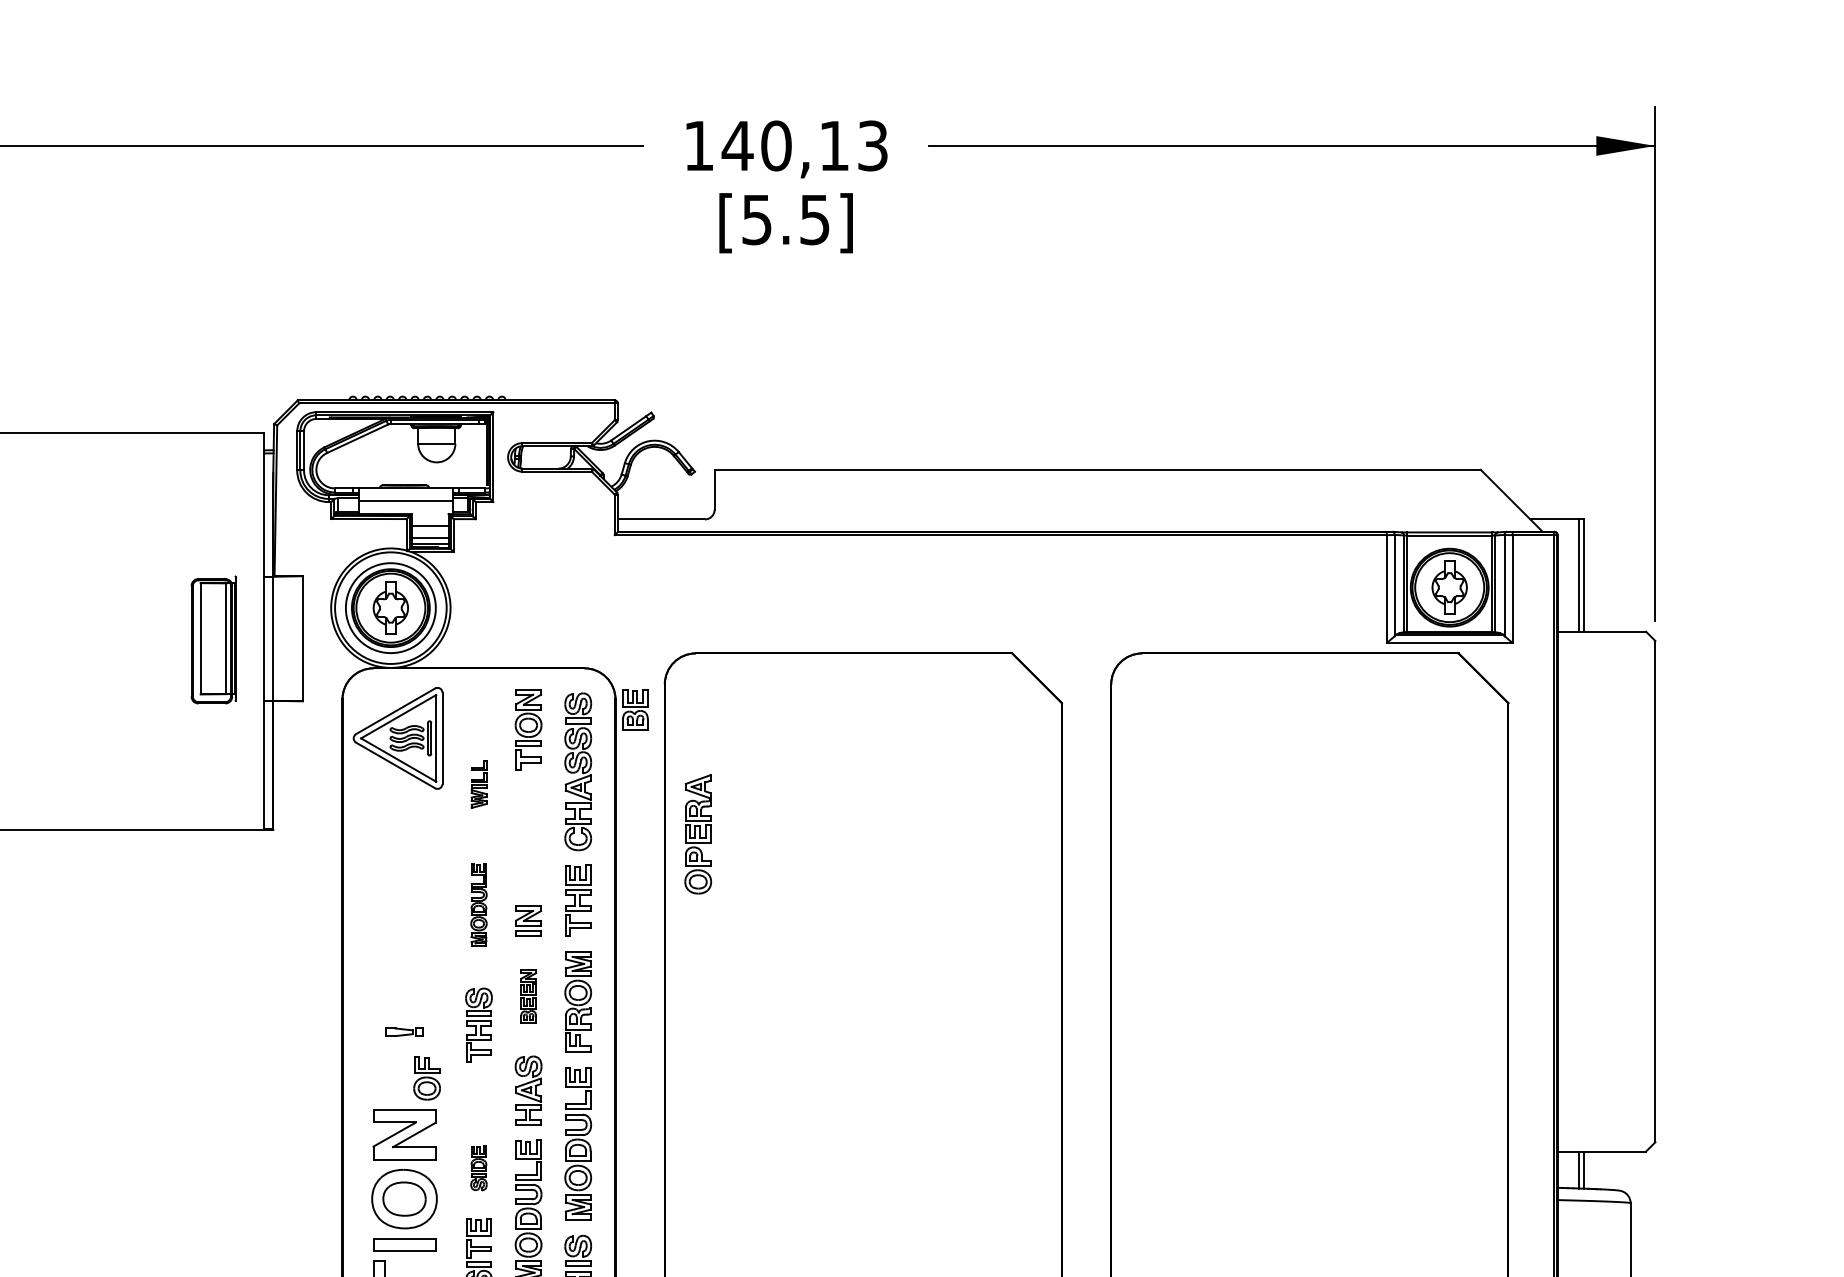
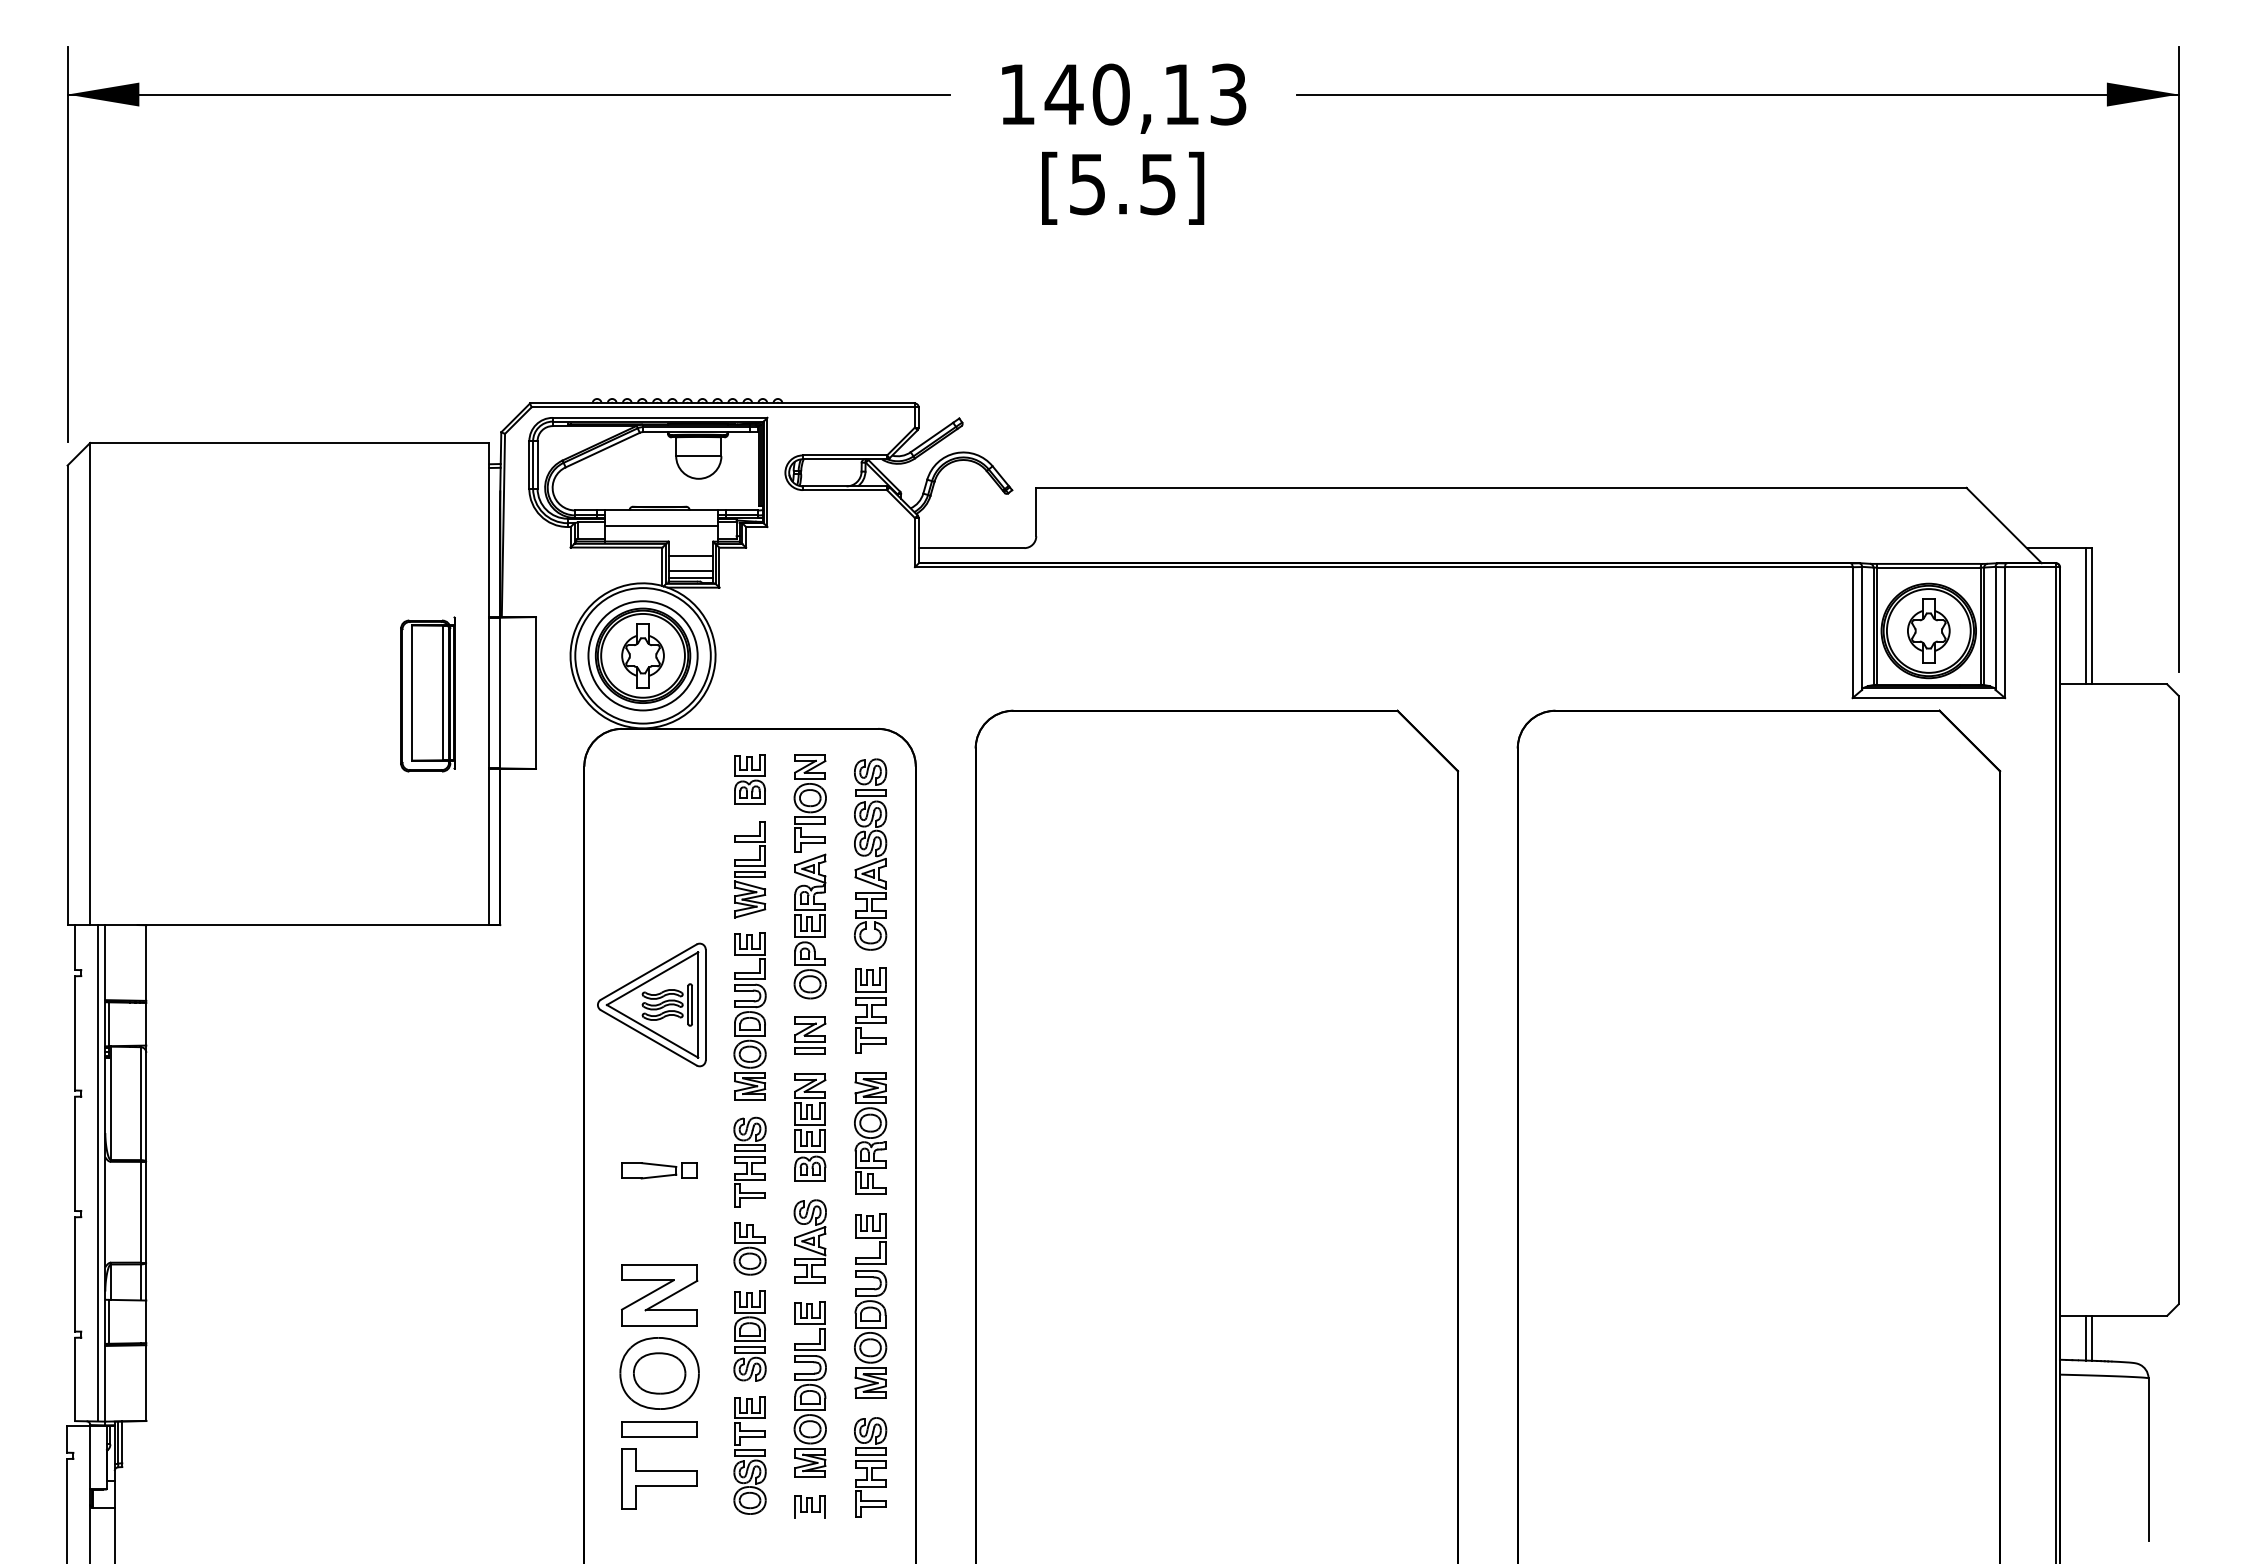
part: (634, 709) -> (749, 779), moved
part: (397, 737) -> (651, 1004), moved
part: (479, 784) -> (750, 869), size x1.67
part: (697, 834) -> (809, 926), moved
part: (478, 905) -> (749, 1016), size x1.67
part: (528, 996) -> (810, 1127), size x1.67
part: (404, 1031) -> (659, 1170), size x1.67
part: (426, 1078) -> (749, 1248), moved
part: (478, 1167) -> (749, 1335), size x1.67

